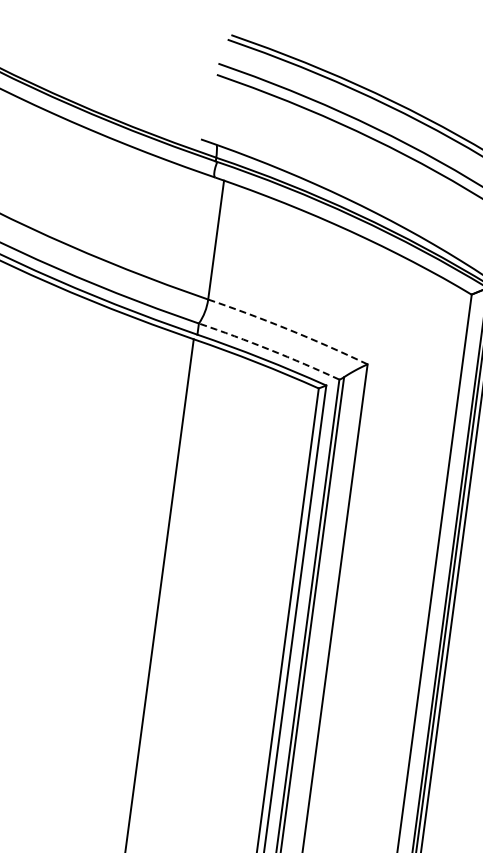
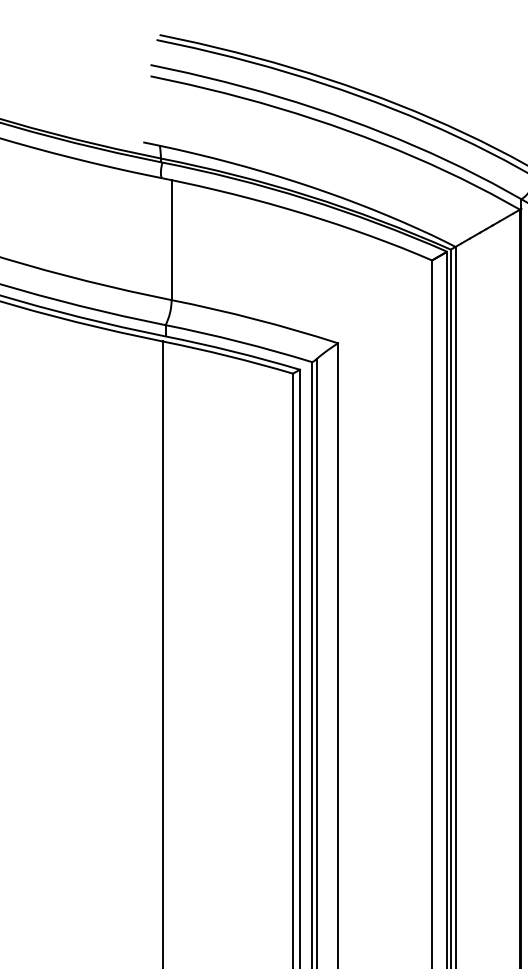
arc: (288, 329) -> (255, 319), dashed -> solid
arc: (270, 349) -> (239, 341), dashed -> solid

